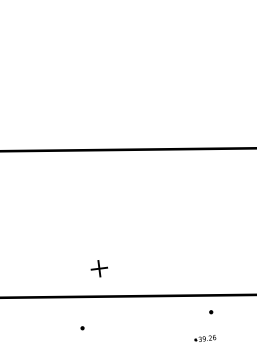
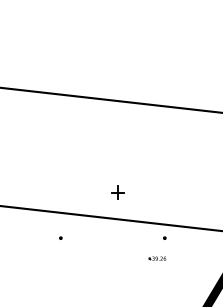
part: (98, 268) -> (117, 192), moved

